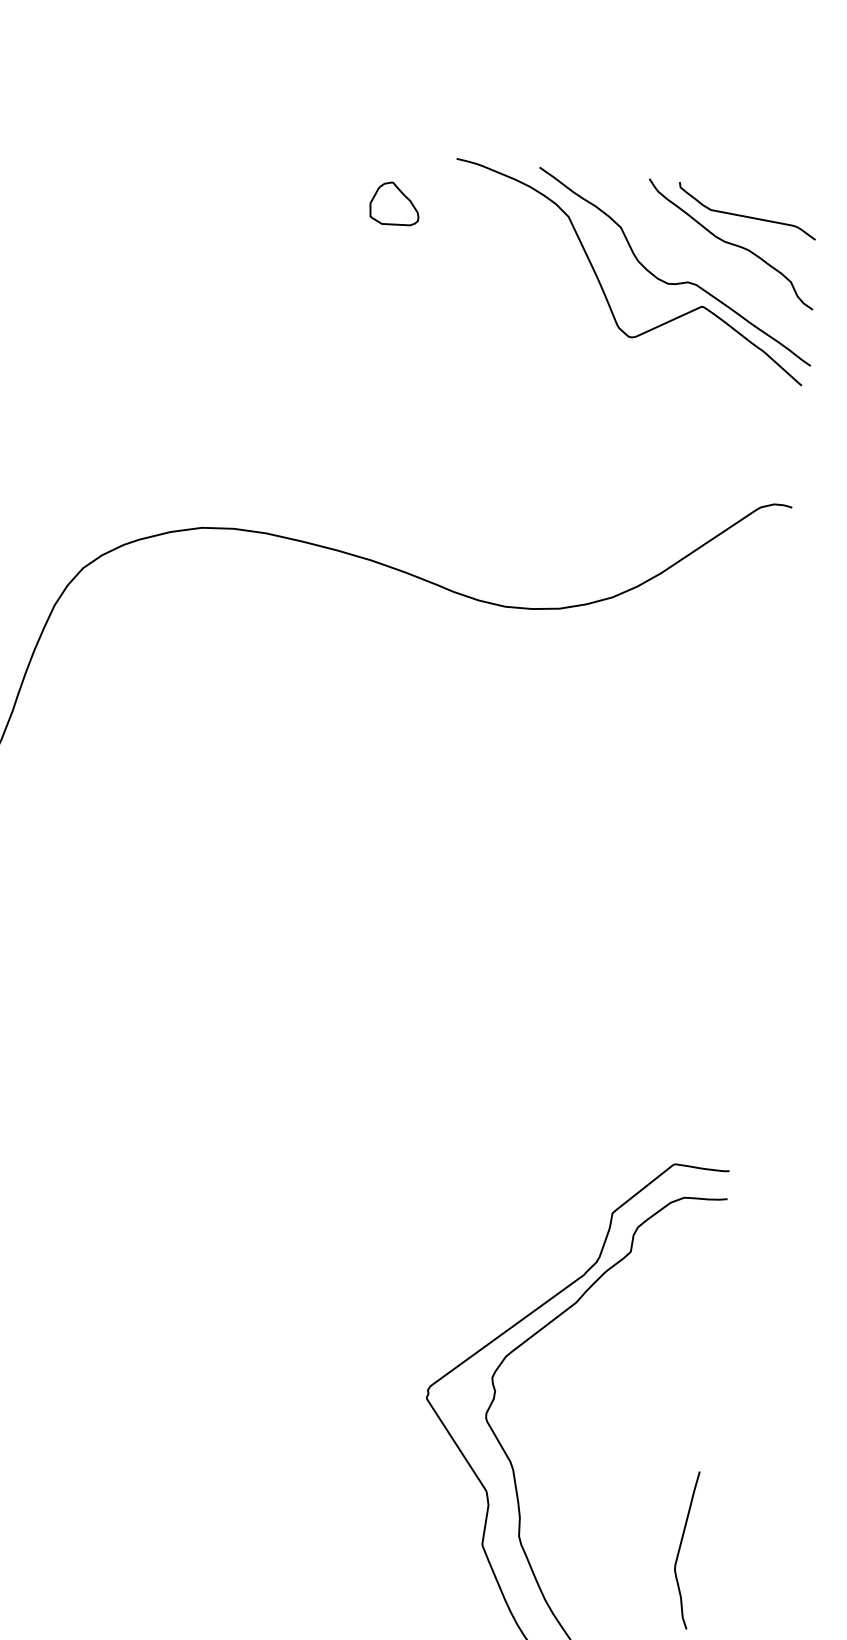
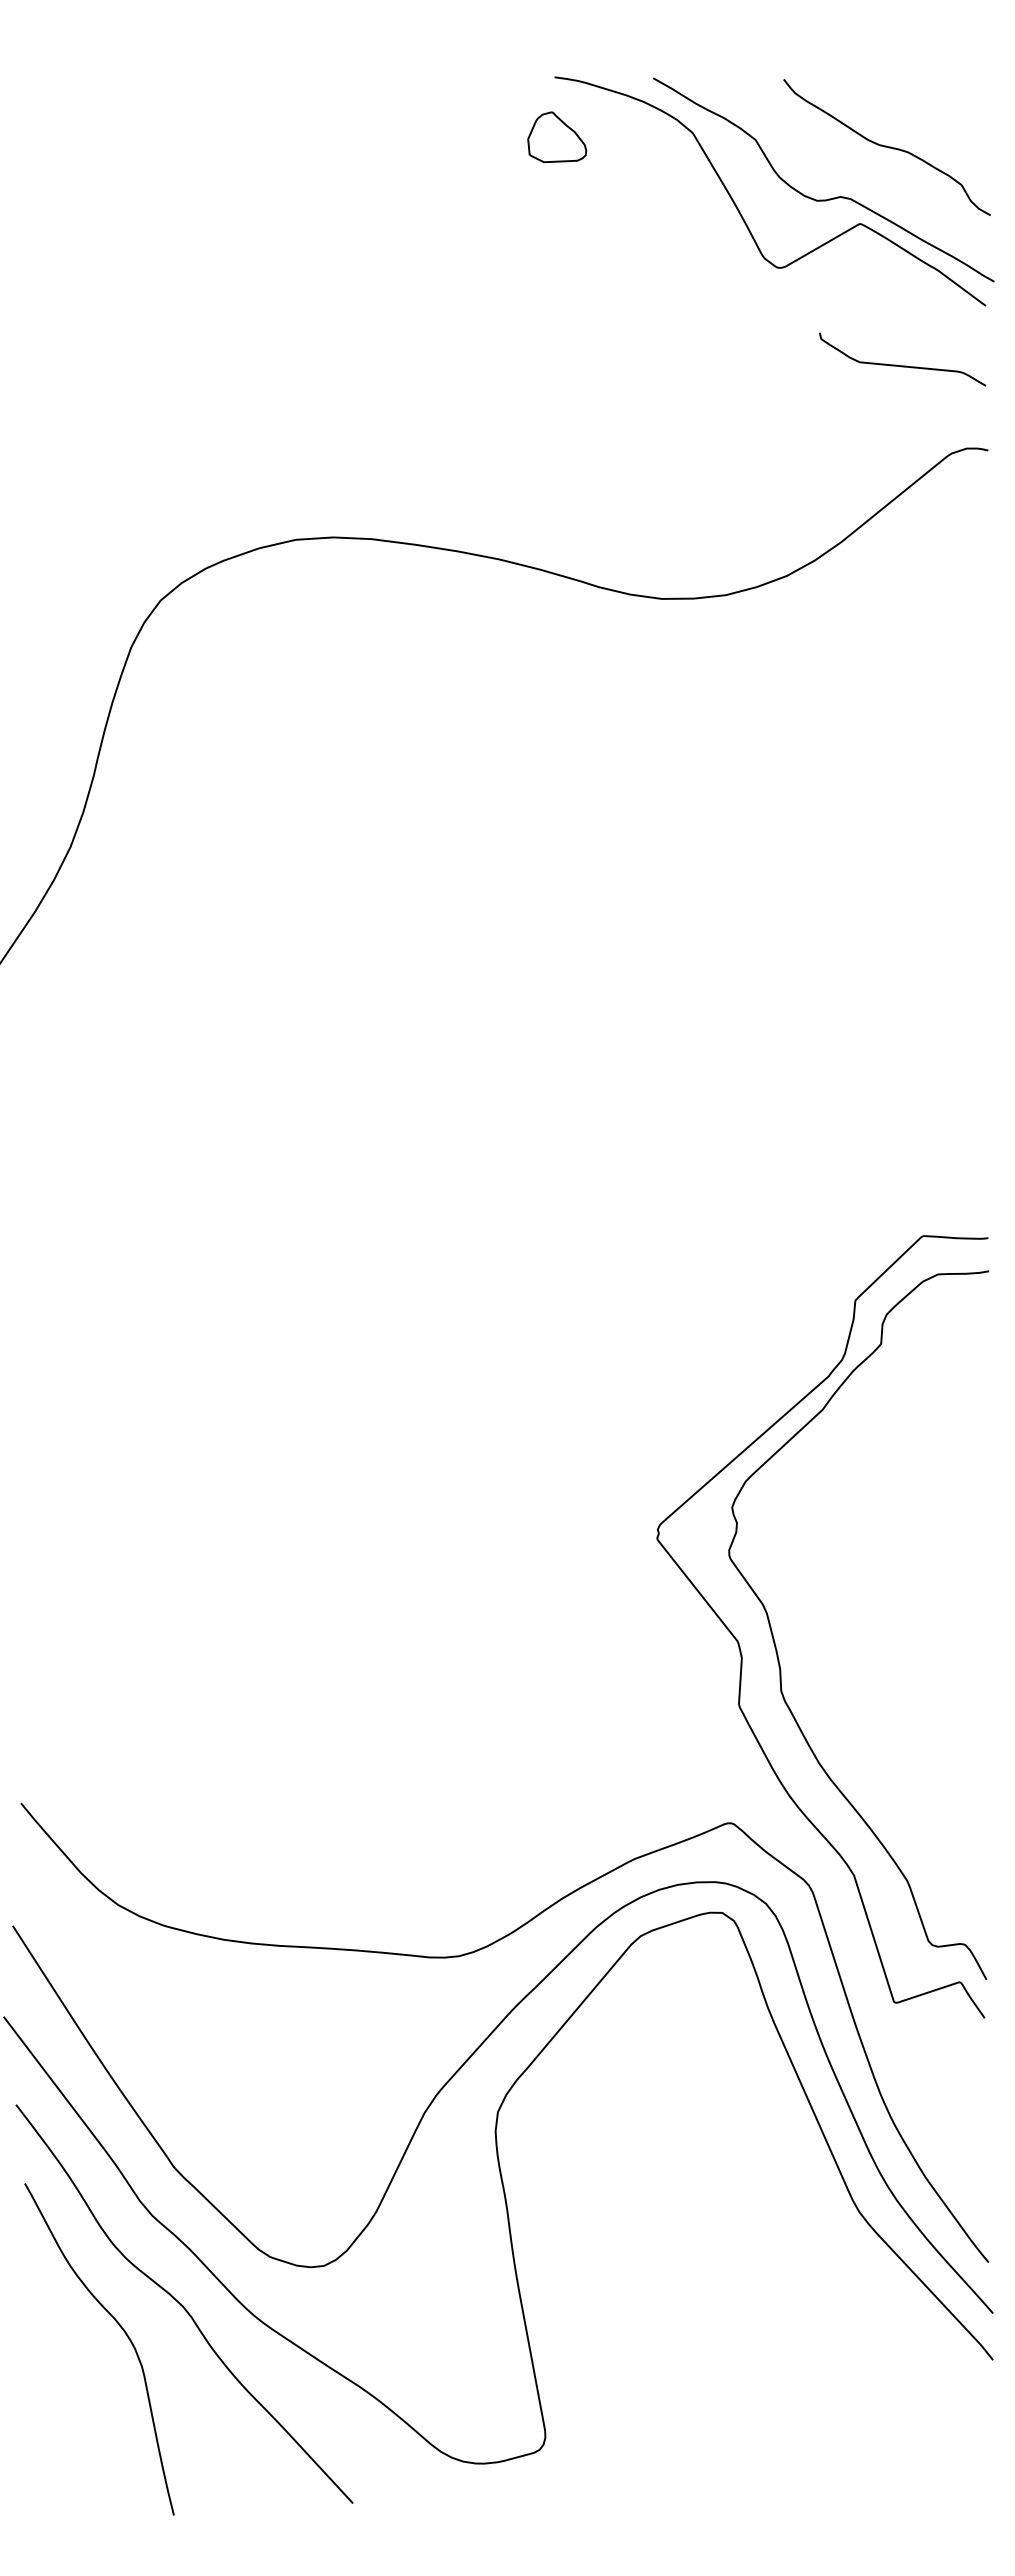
part: (395, 204) -> (557, 137), moved
curve: (746, 216) -> (902, 365), moved
curve: (680, 1549) -> (972, 1688), removed

